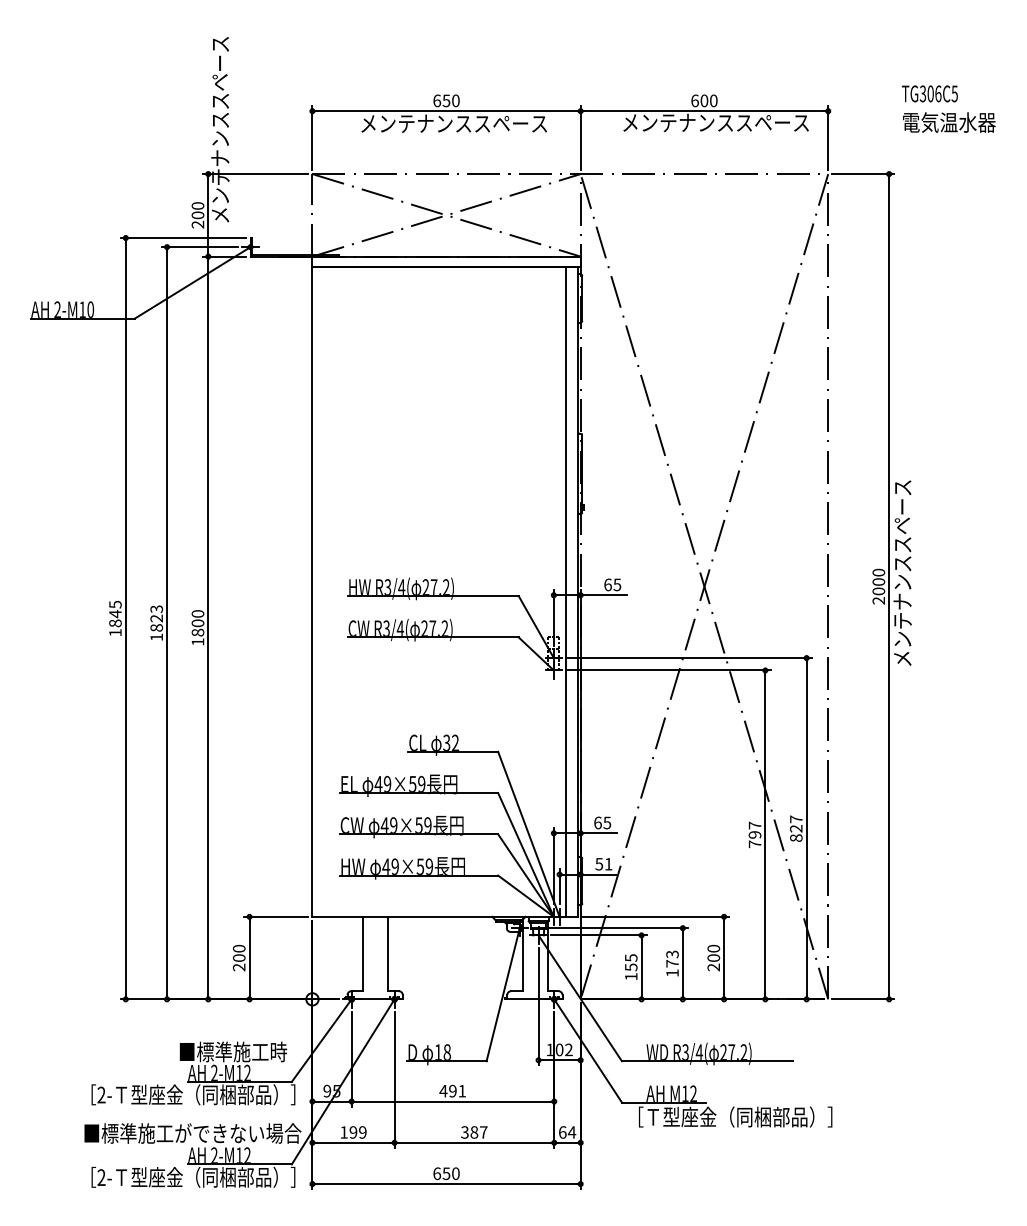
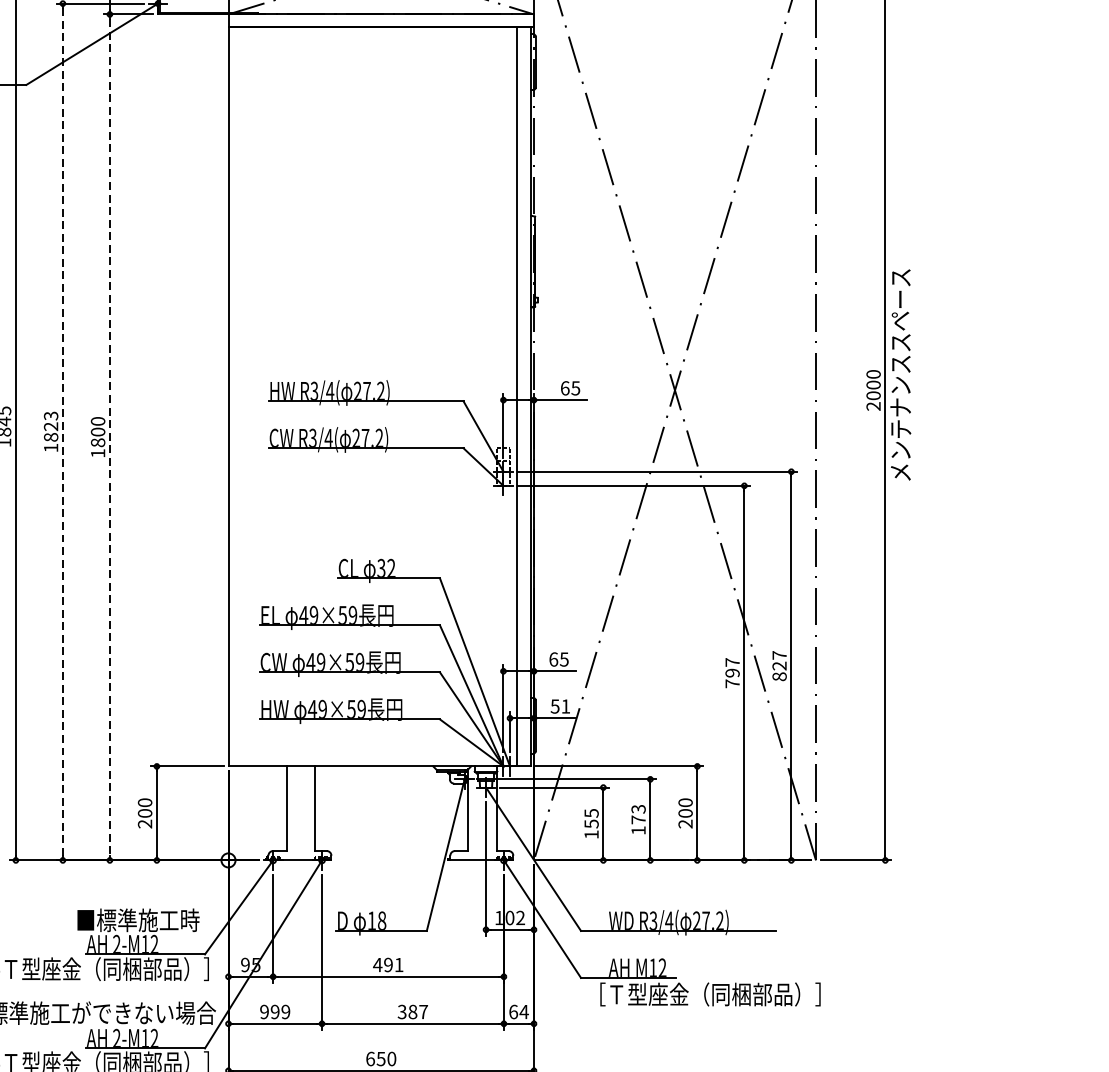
line: (167, 623) -> (63, 432), solid -> dashed
line: (208, 628) -> (110, 438), solid -> dashed
text: (343, 1132) -> (263, 1012), 199 -> 999

